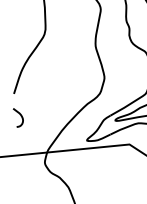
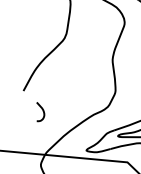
curve: (20, 116) -> (42, 111), moved

